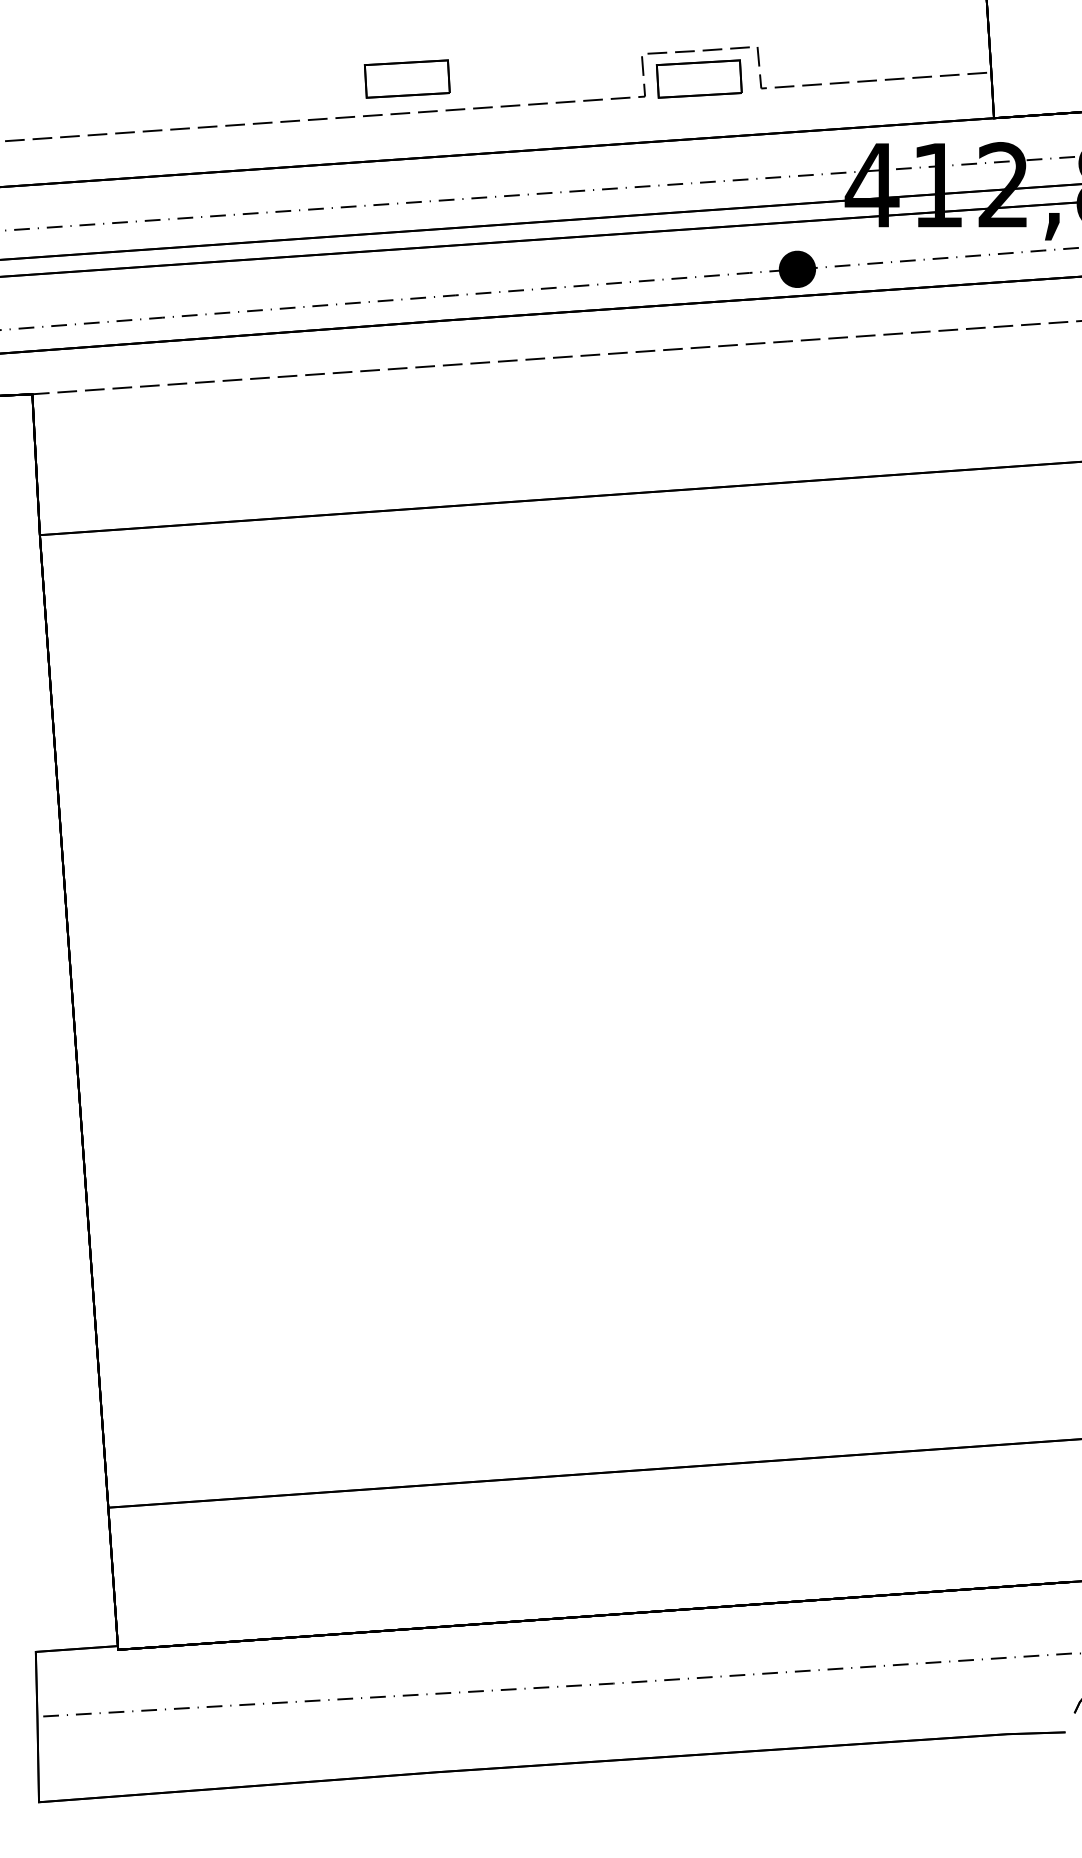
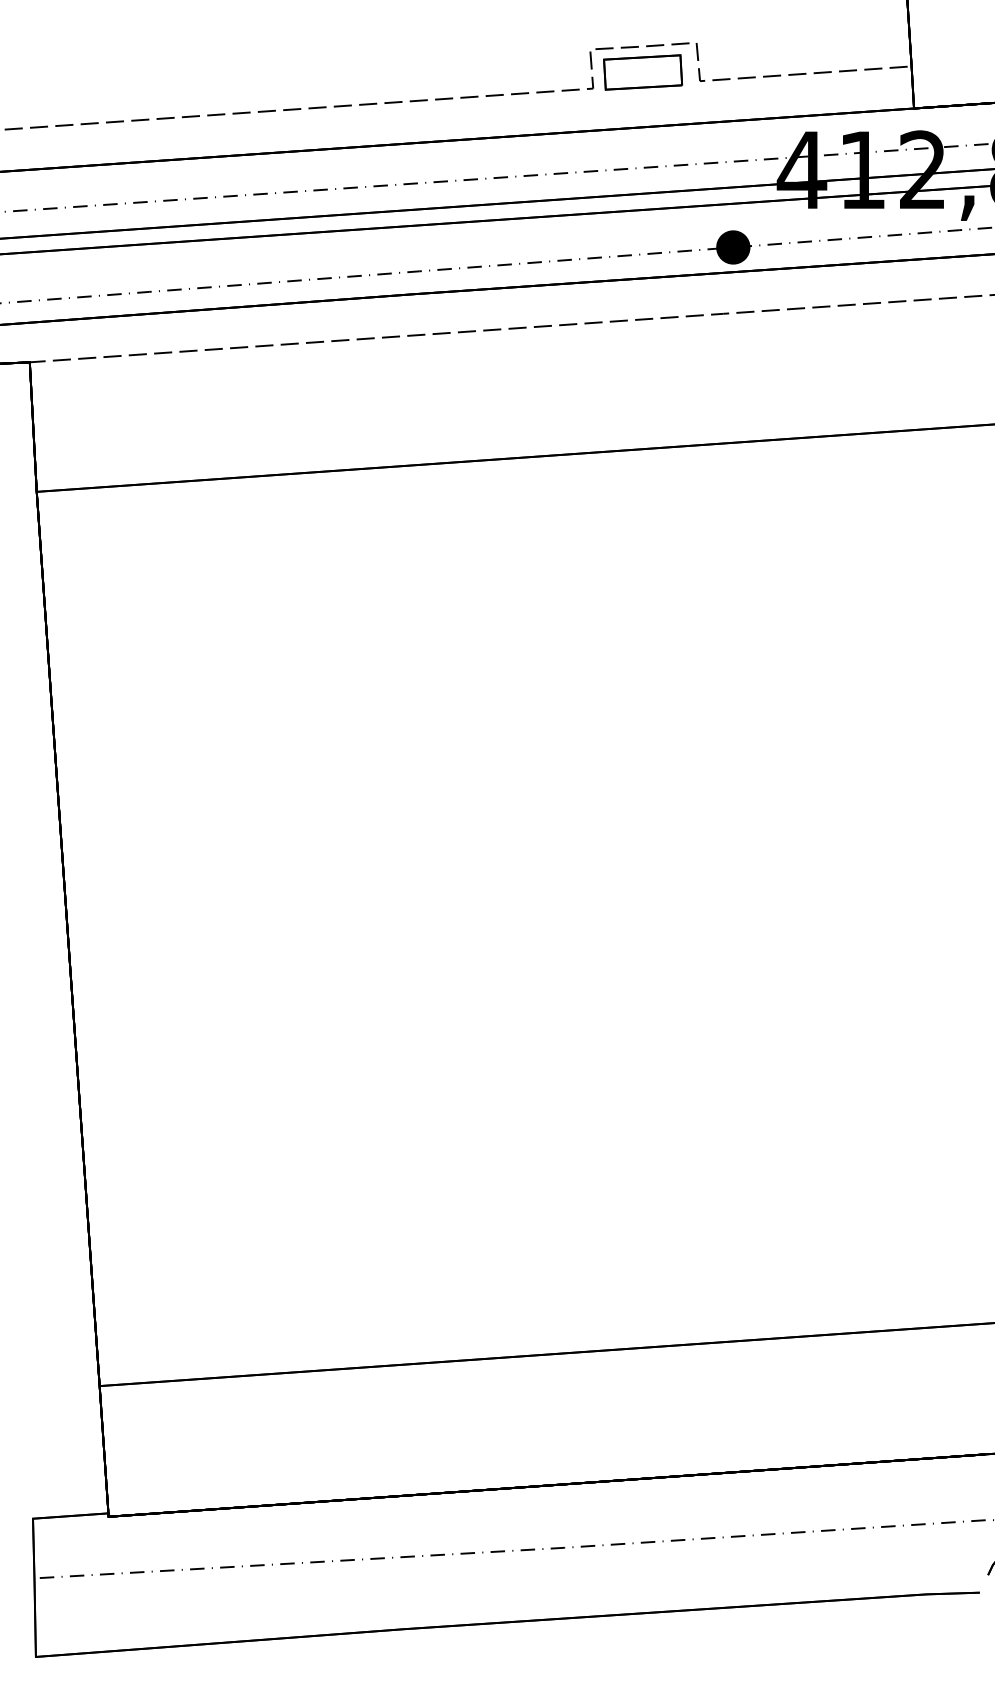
part: (406, 78) -> (373, 71), removed

